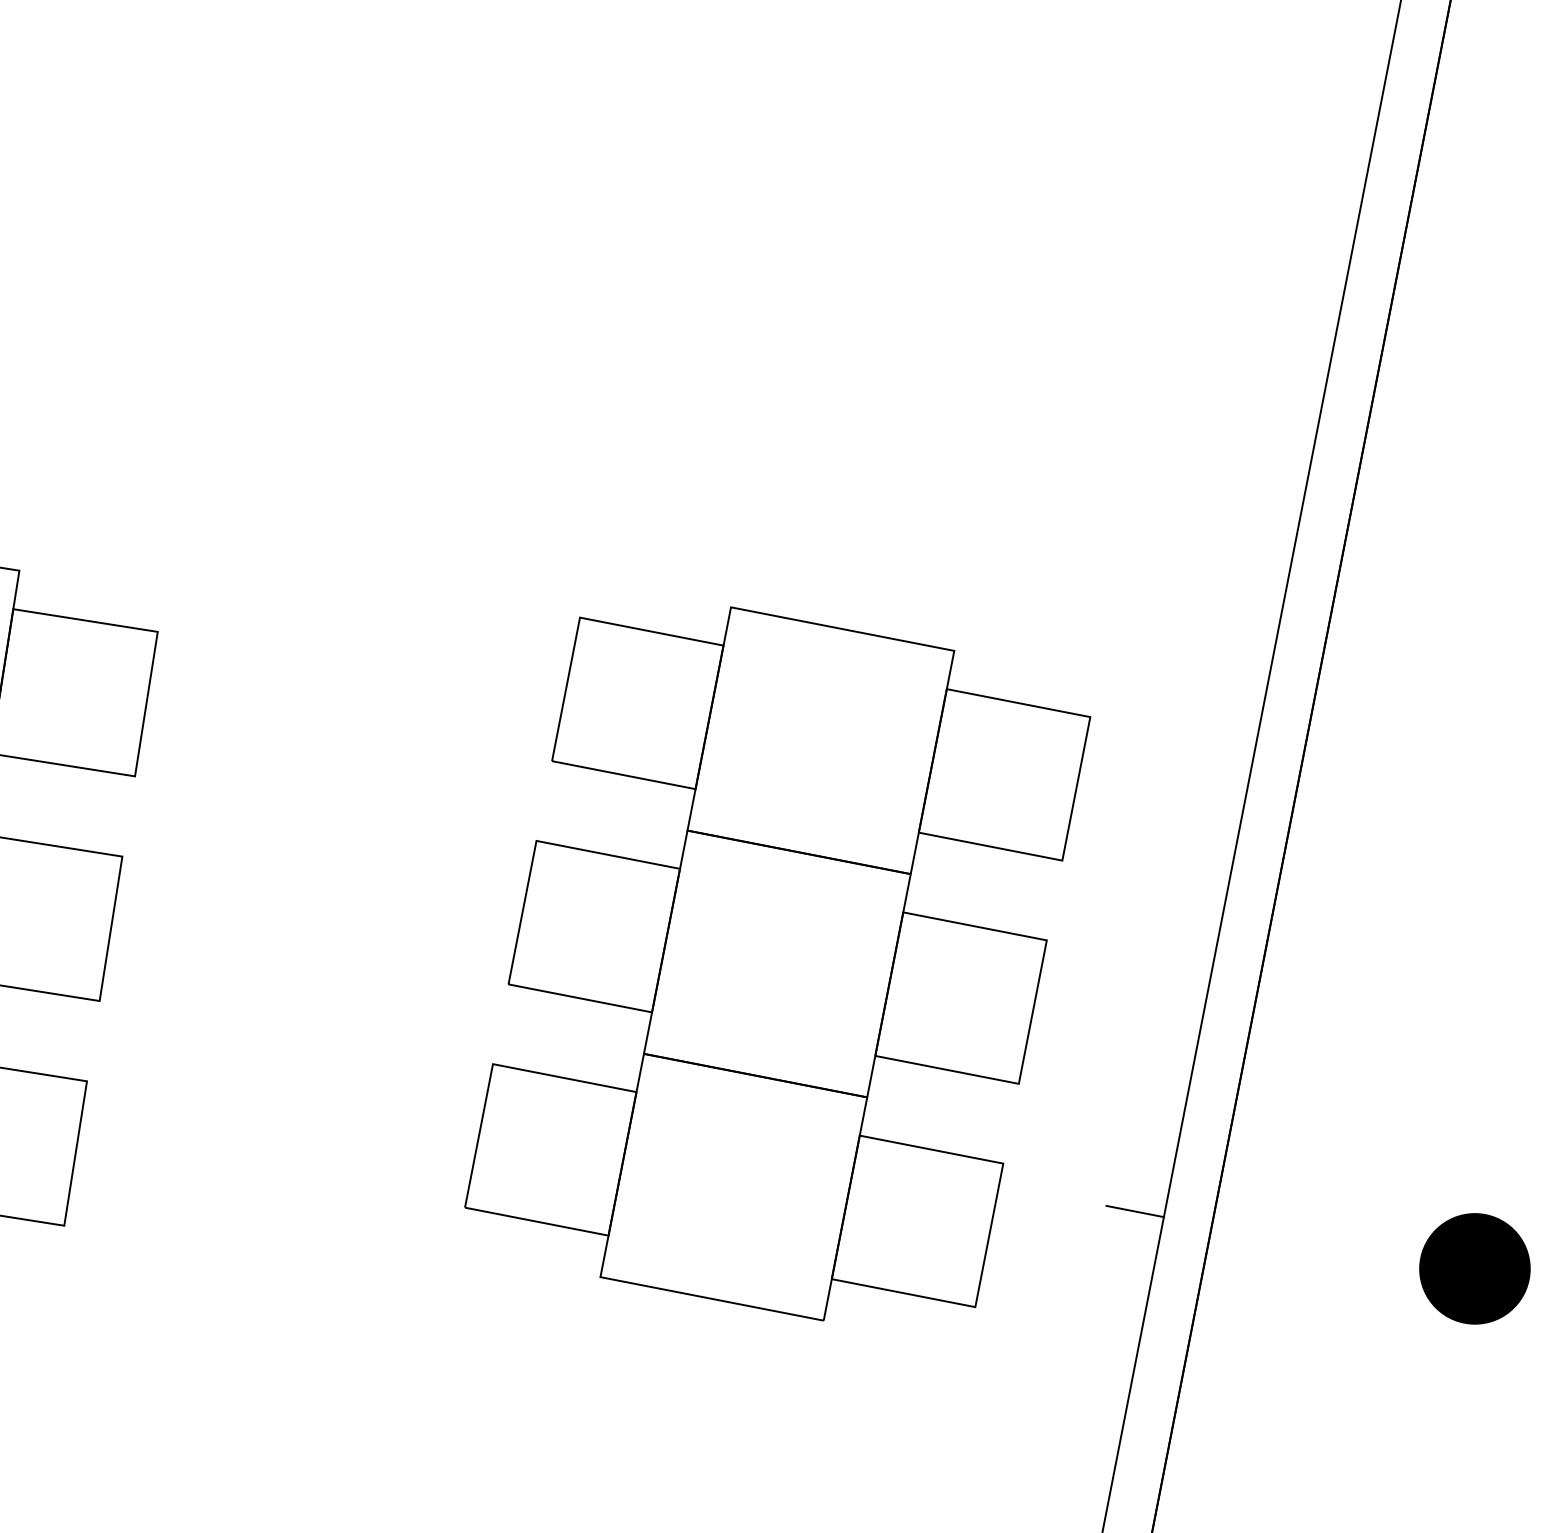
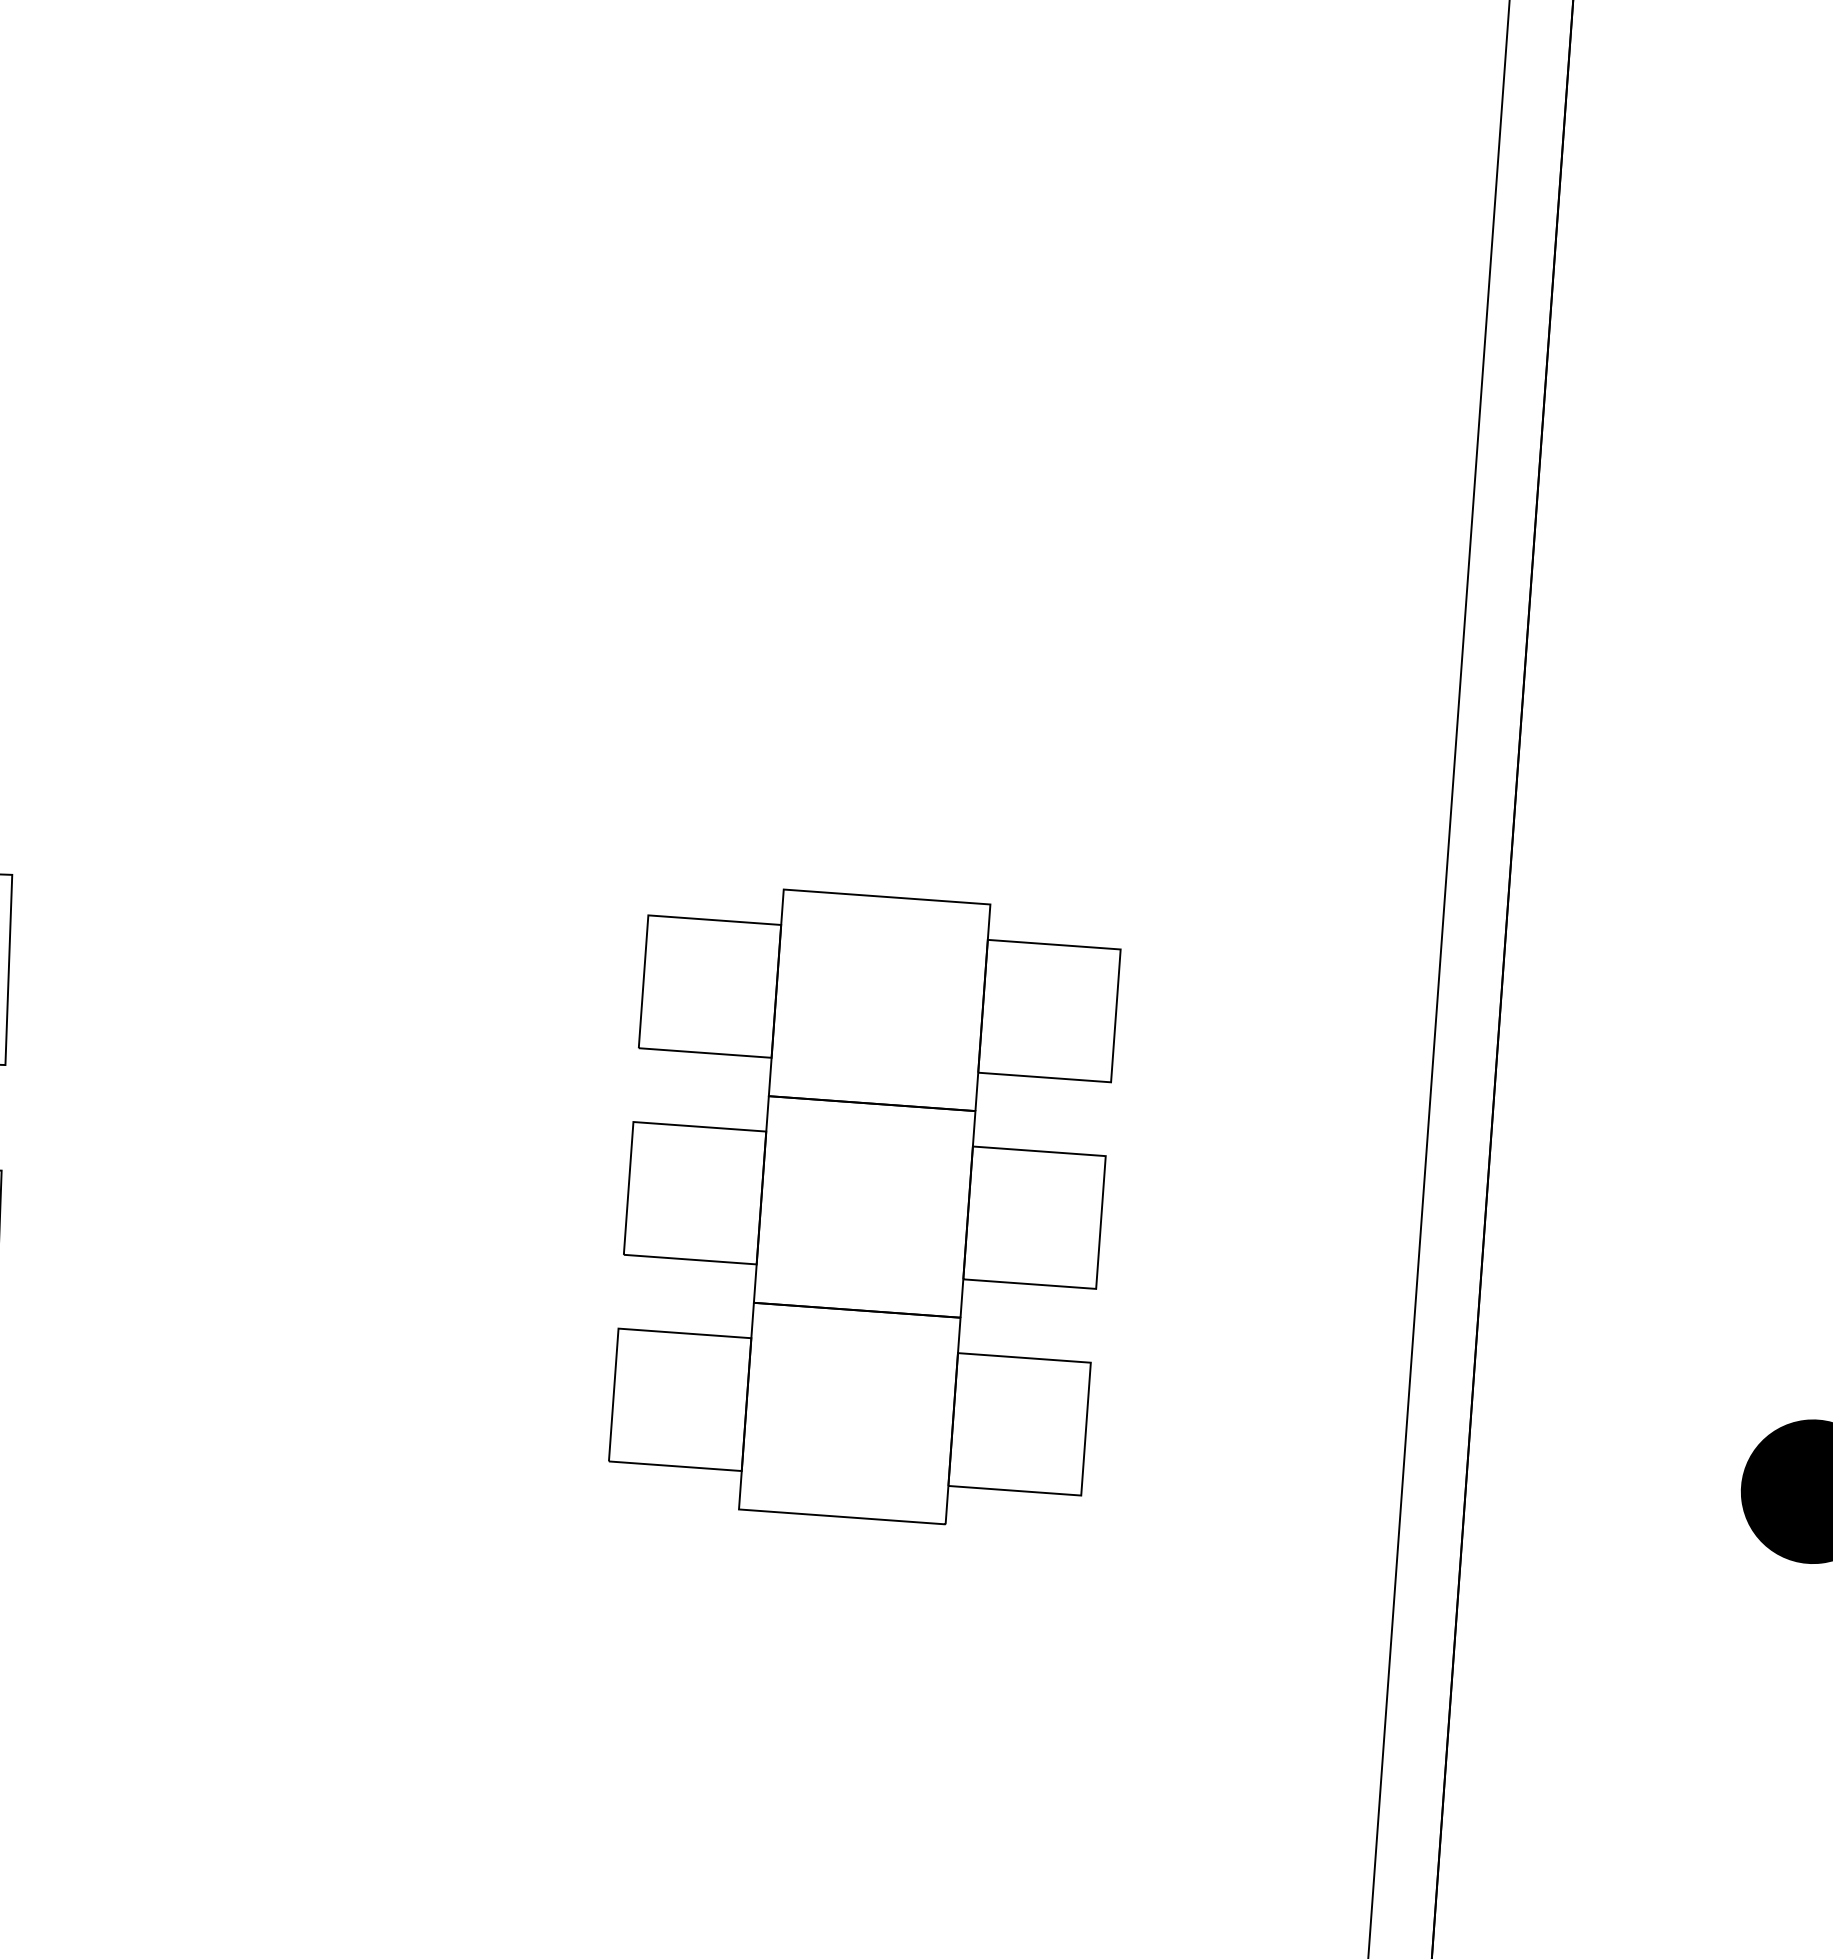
part: (777, 963) -> (864, 1206), size x0.7
line: (1134, 1211) -> (1364, 1470), removed

